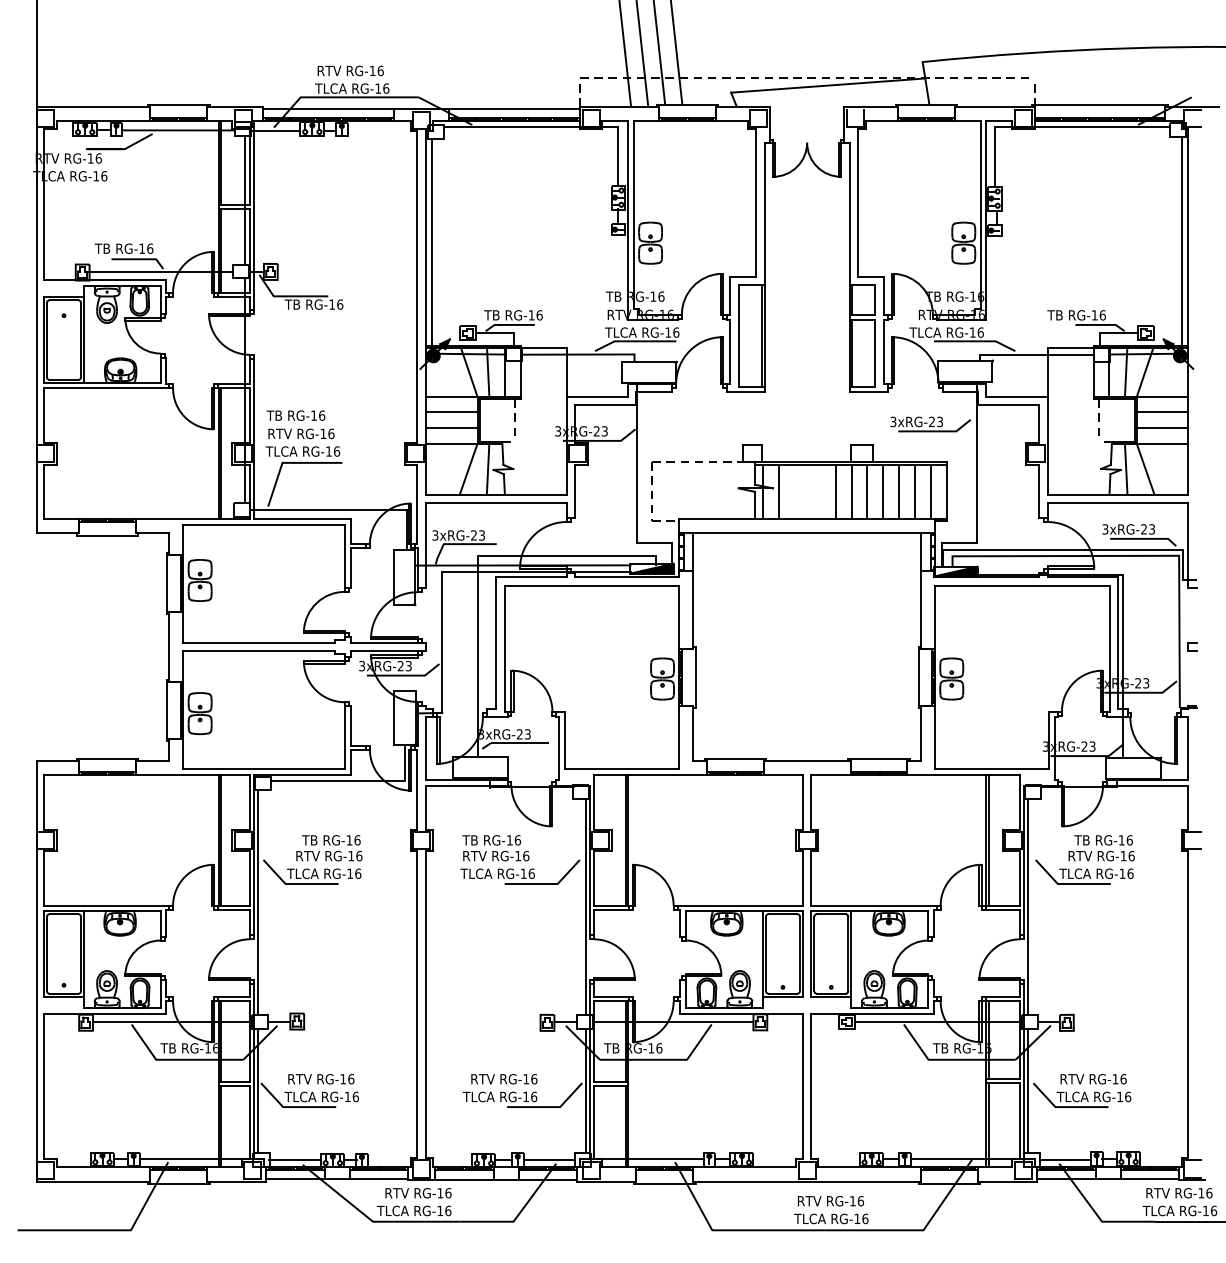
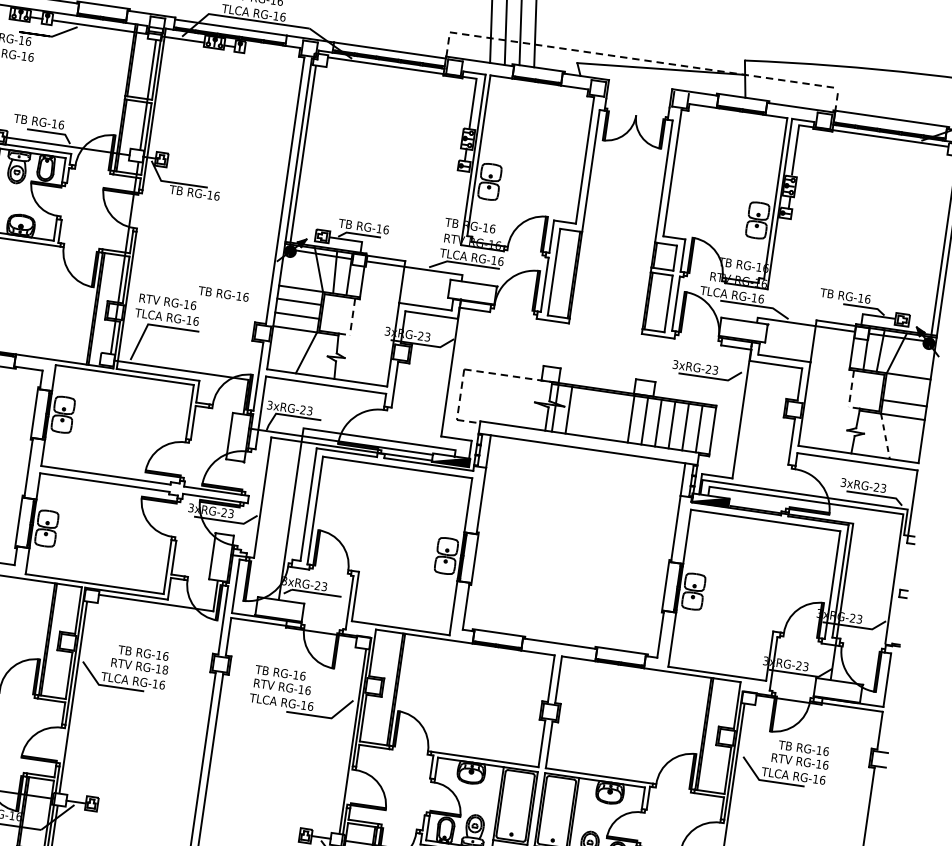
line: (1162, 412) -> (906, 389), removed
text: (295, 415) -> (223, 293), moved
line: (487, 469) -> (322, 355), removed
line: (1125, 469) -> (868, 433), removed
line: (1145, 469) -> (885, 436), solid -> dashed
line: (835, 491) -> (617, 416), removed
text: (359, 855) -> (165, 669), RG-16 -> RG-18

